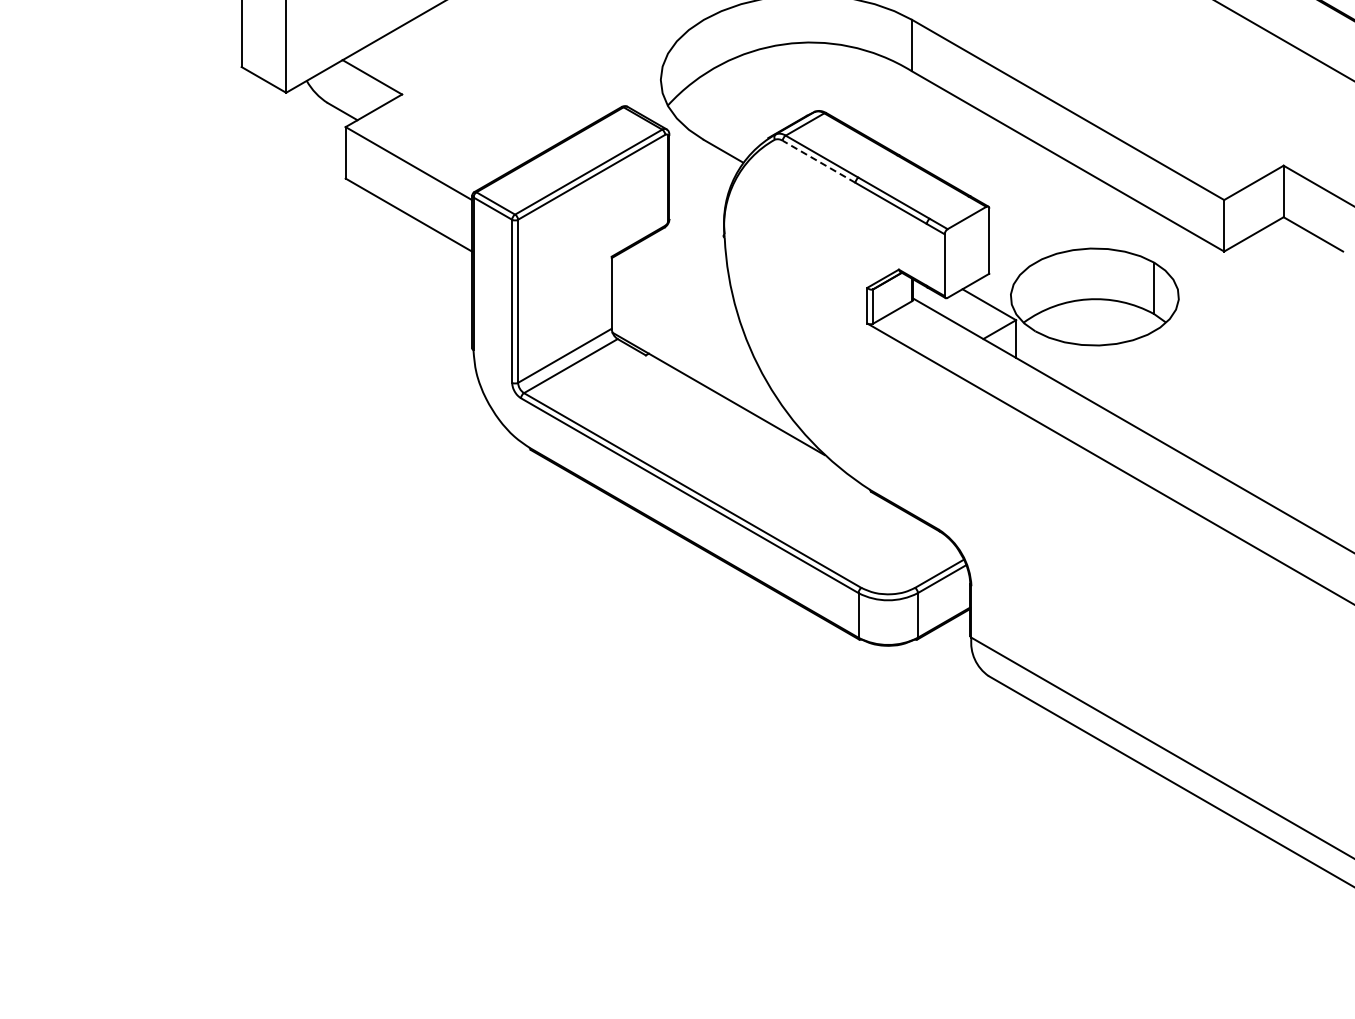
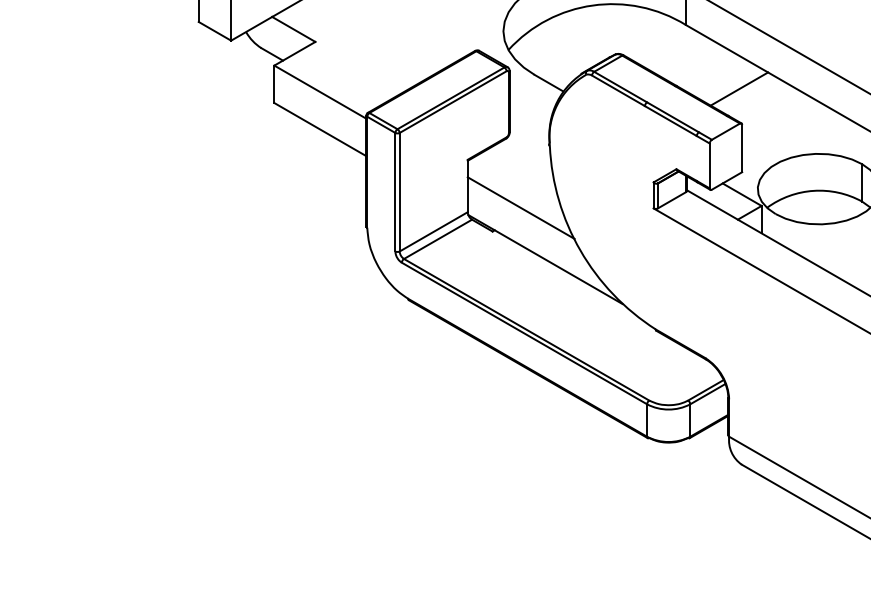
line: (985, 159) -> (739, 89), added
line: (818, 161) -> (618, 90), dashed -> solid
line: (684, 322) -> (520, 207), added

